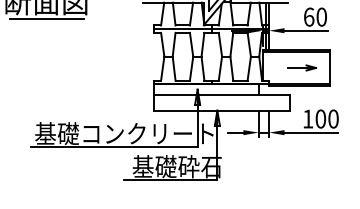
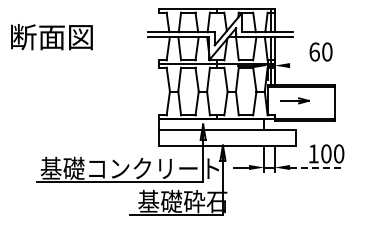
line: (46, 18) -> (52, 53), removed
line: (305, 30) -> (311, 65), removed
part: (301, 67) -> (294, 100), moved
line: (310, 132) -> (316, 167), solid -> dashed

